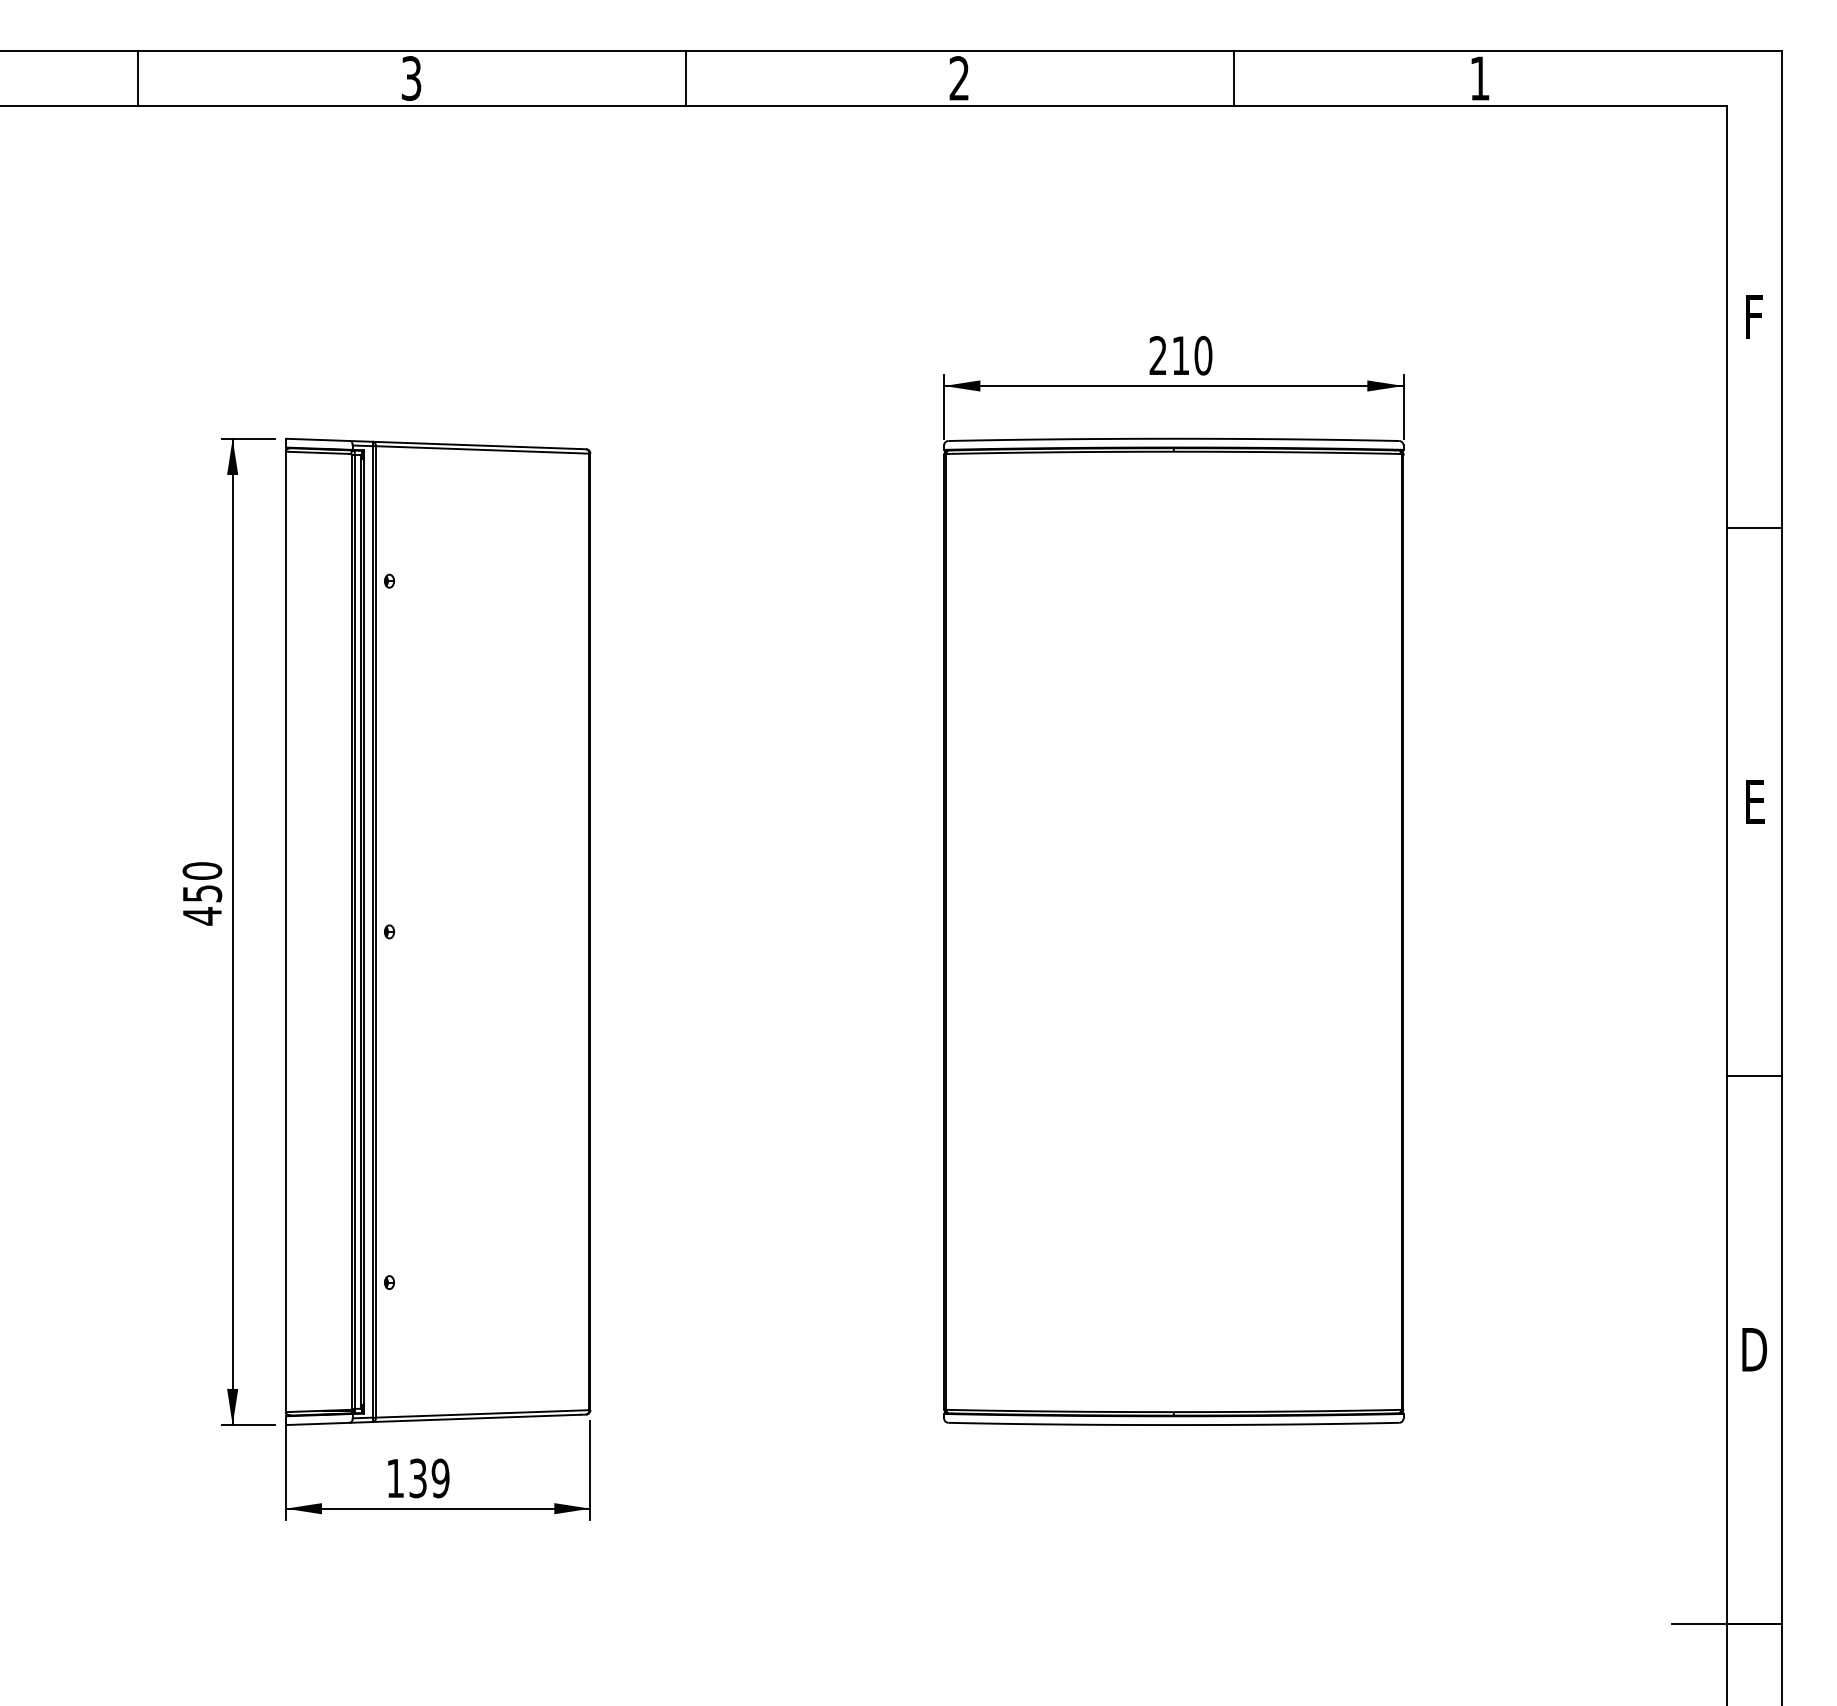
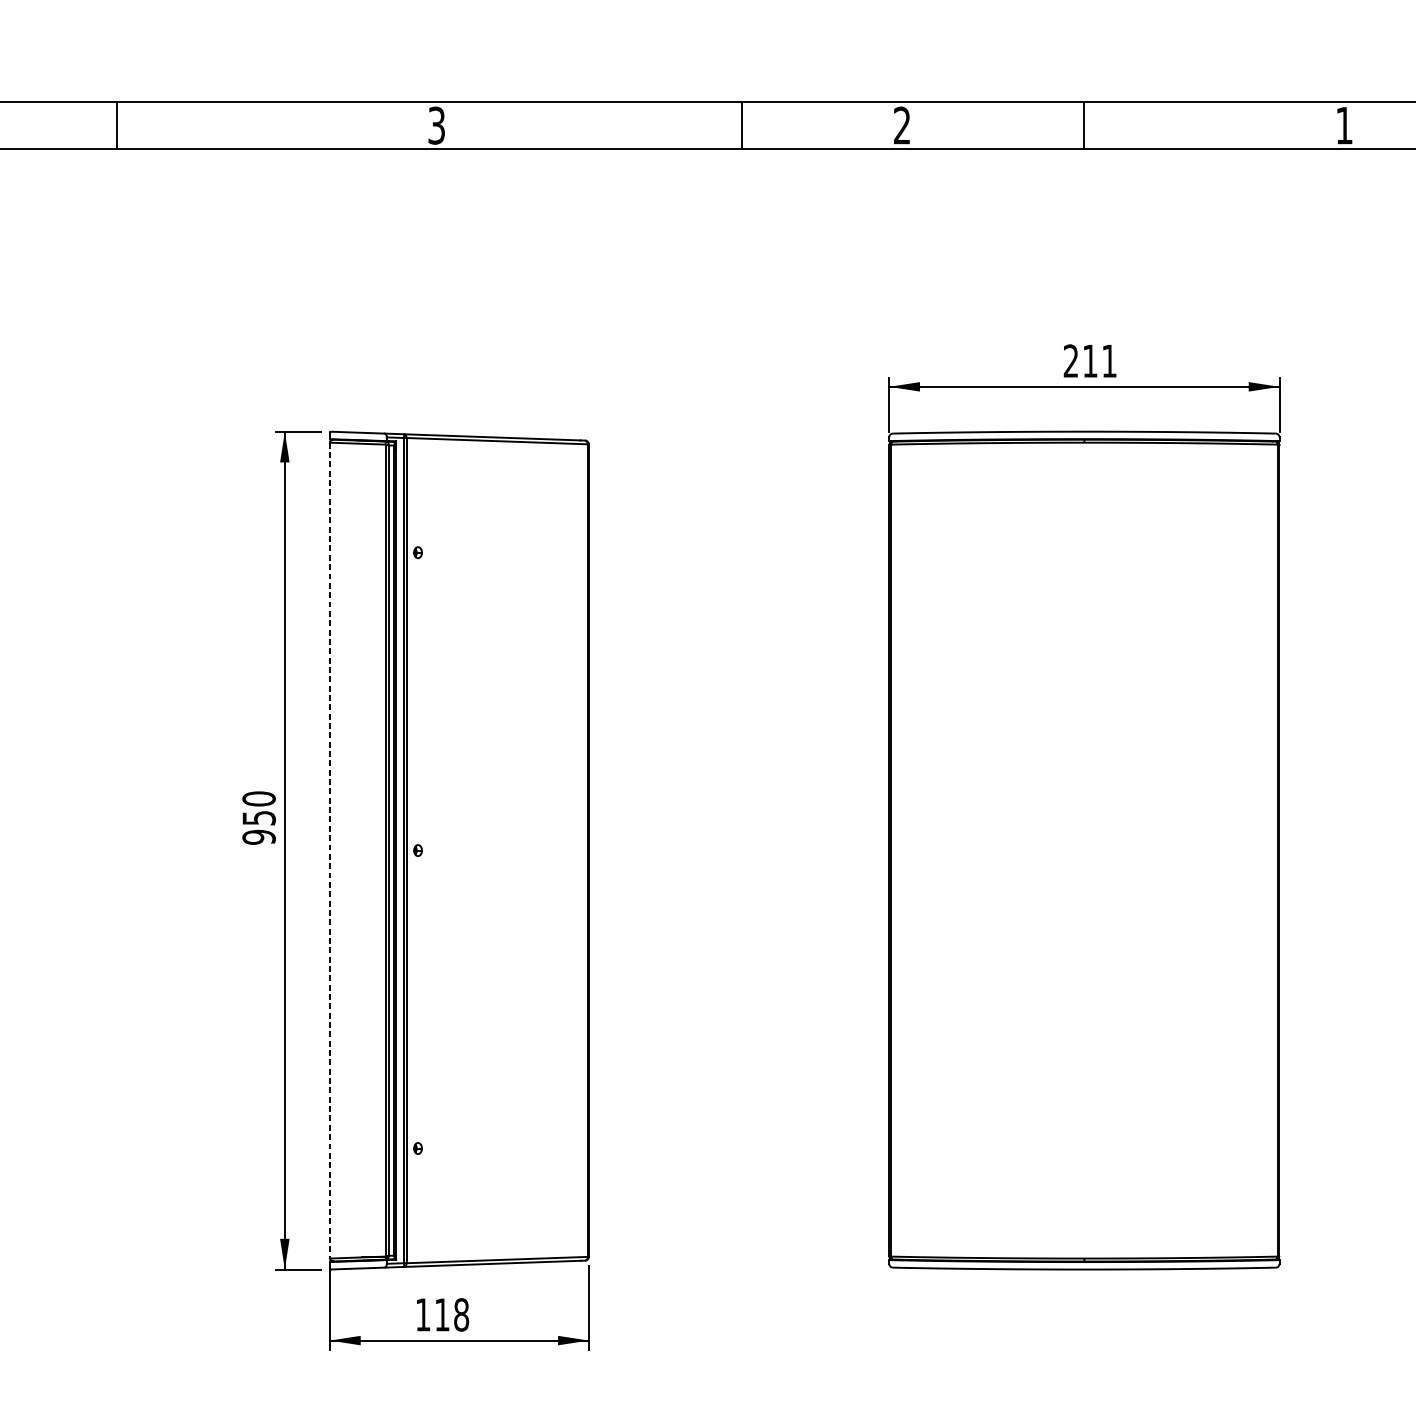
line: (138, 77) -> (117, 124), moved
line: (686, 77) -> (742, 124), moved
line: (1233, 77) -> (1084, 124), moved
text: (1203, 355) -> (1109, 360), 210 -> 211
text: (202, 916) -> (259, 837), 450 -> 950
line: (285, 932) -> (329, 851), solid -> dashed
text: (429, 1478) -> (452, 1314), 139 -> 118

